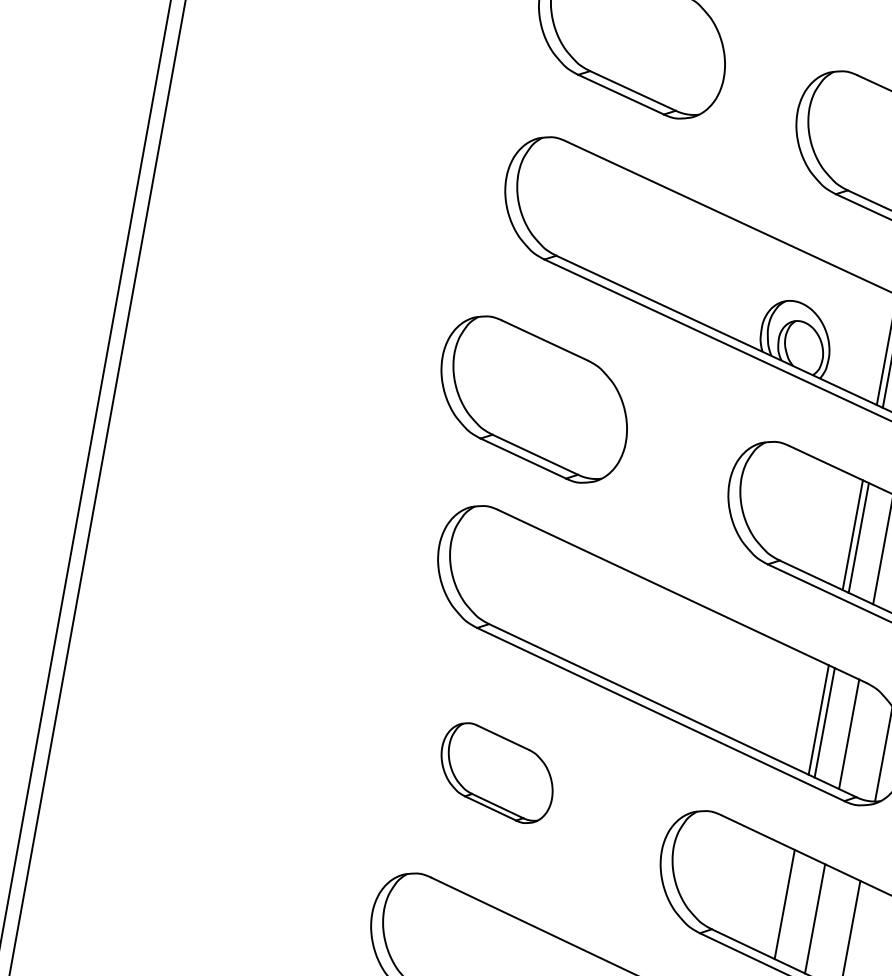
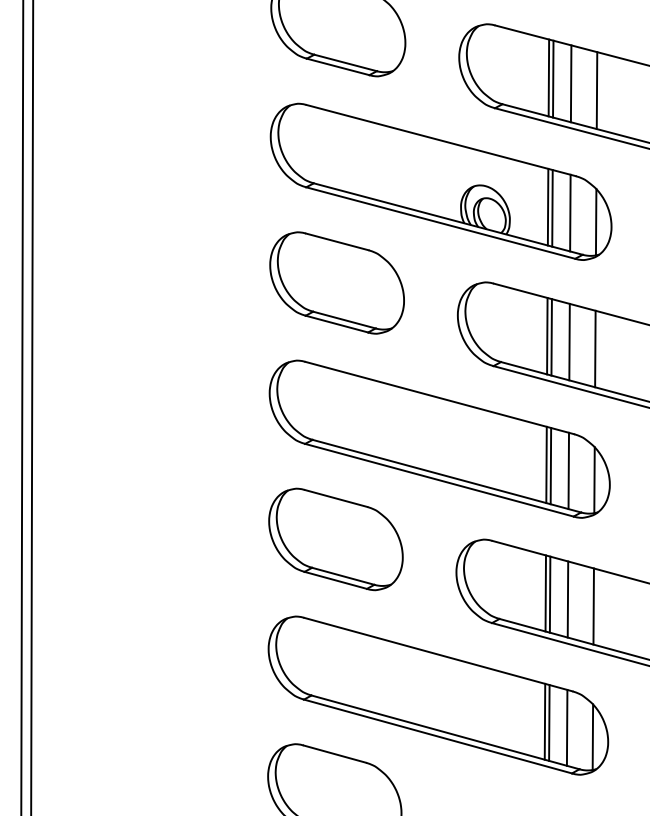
part: (533, 398) -> (336, 282), moved
part: (496, 773) -> (335, 539), size x1.67
line: (789, 906) -> (549, 594), added

